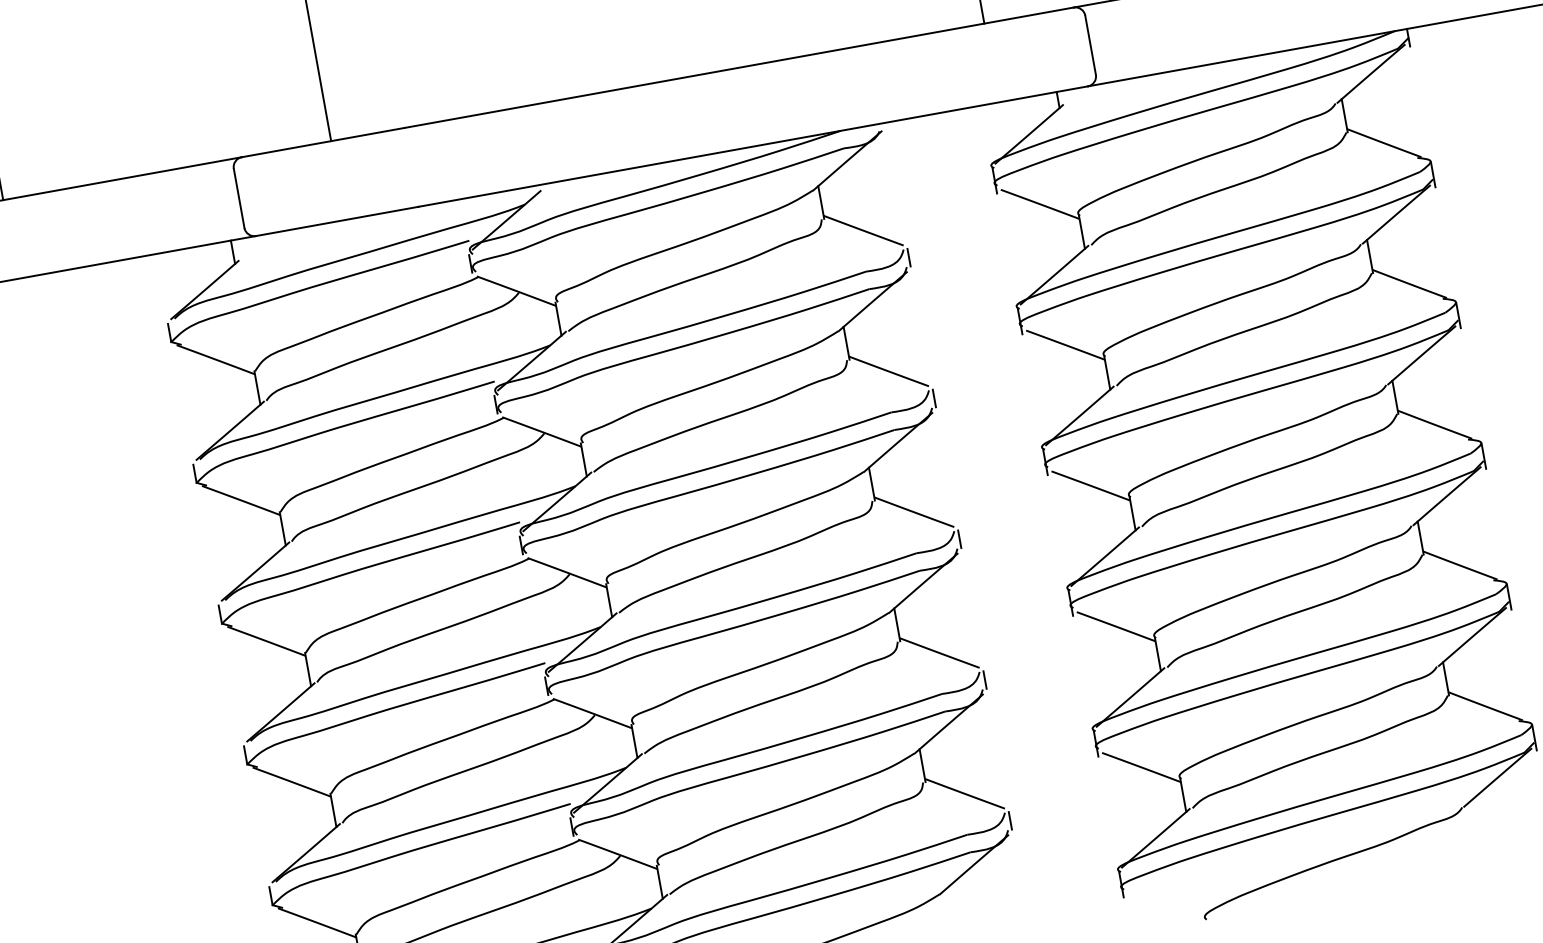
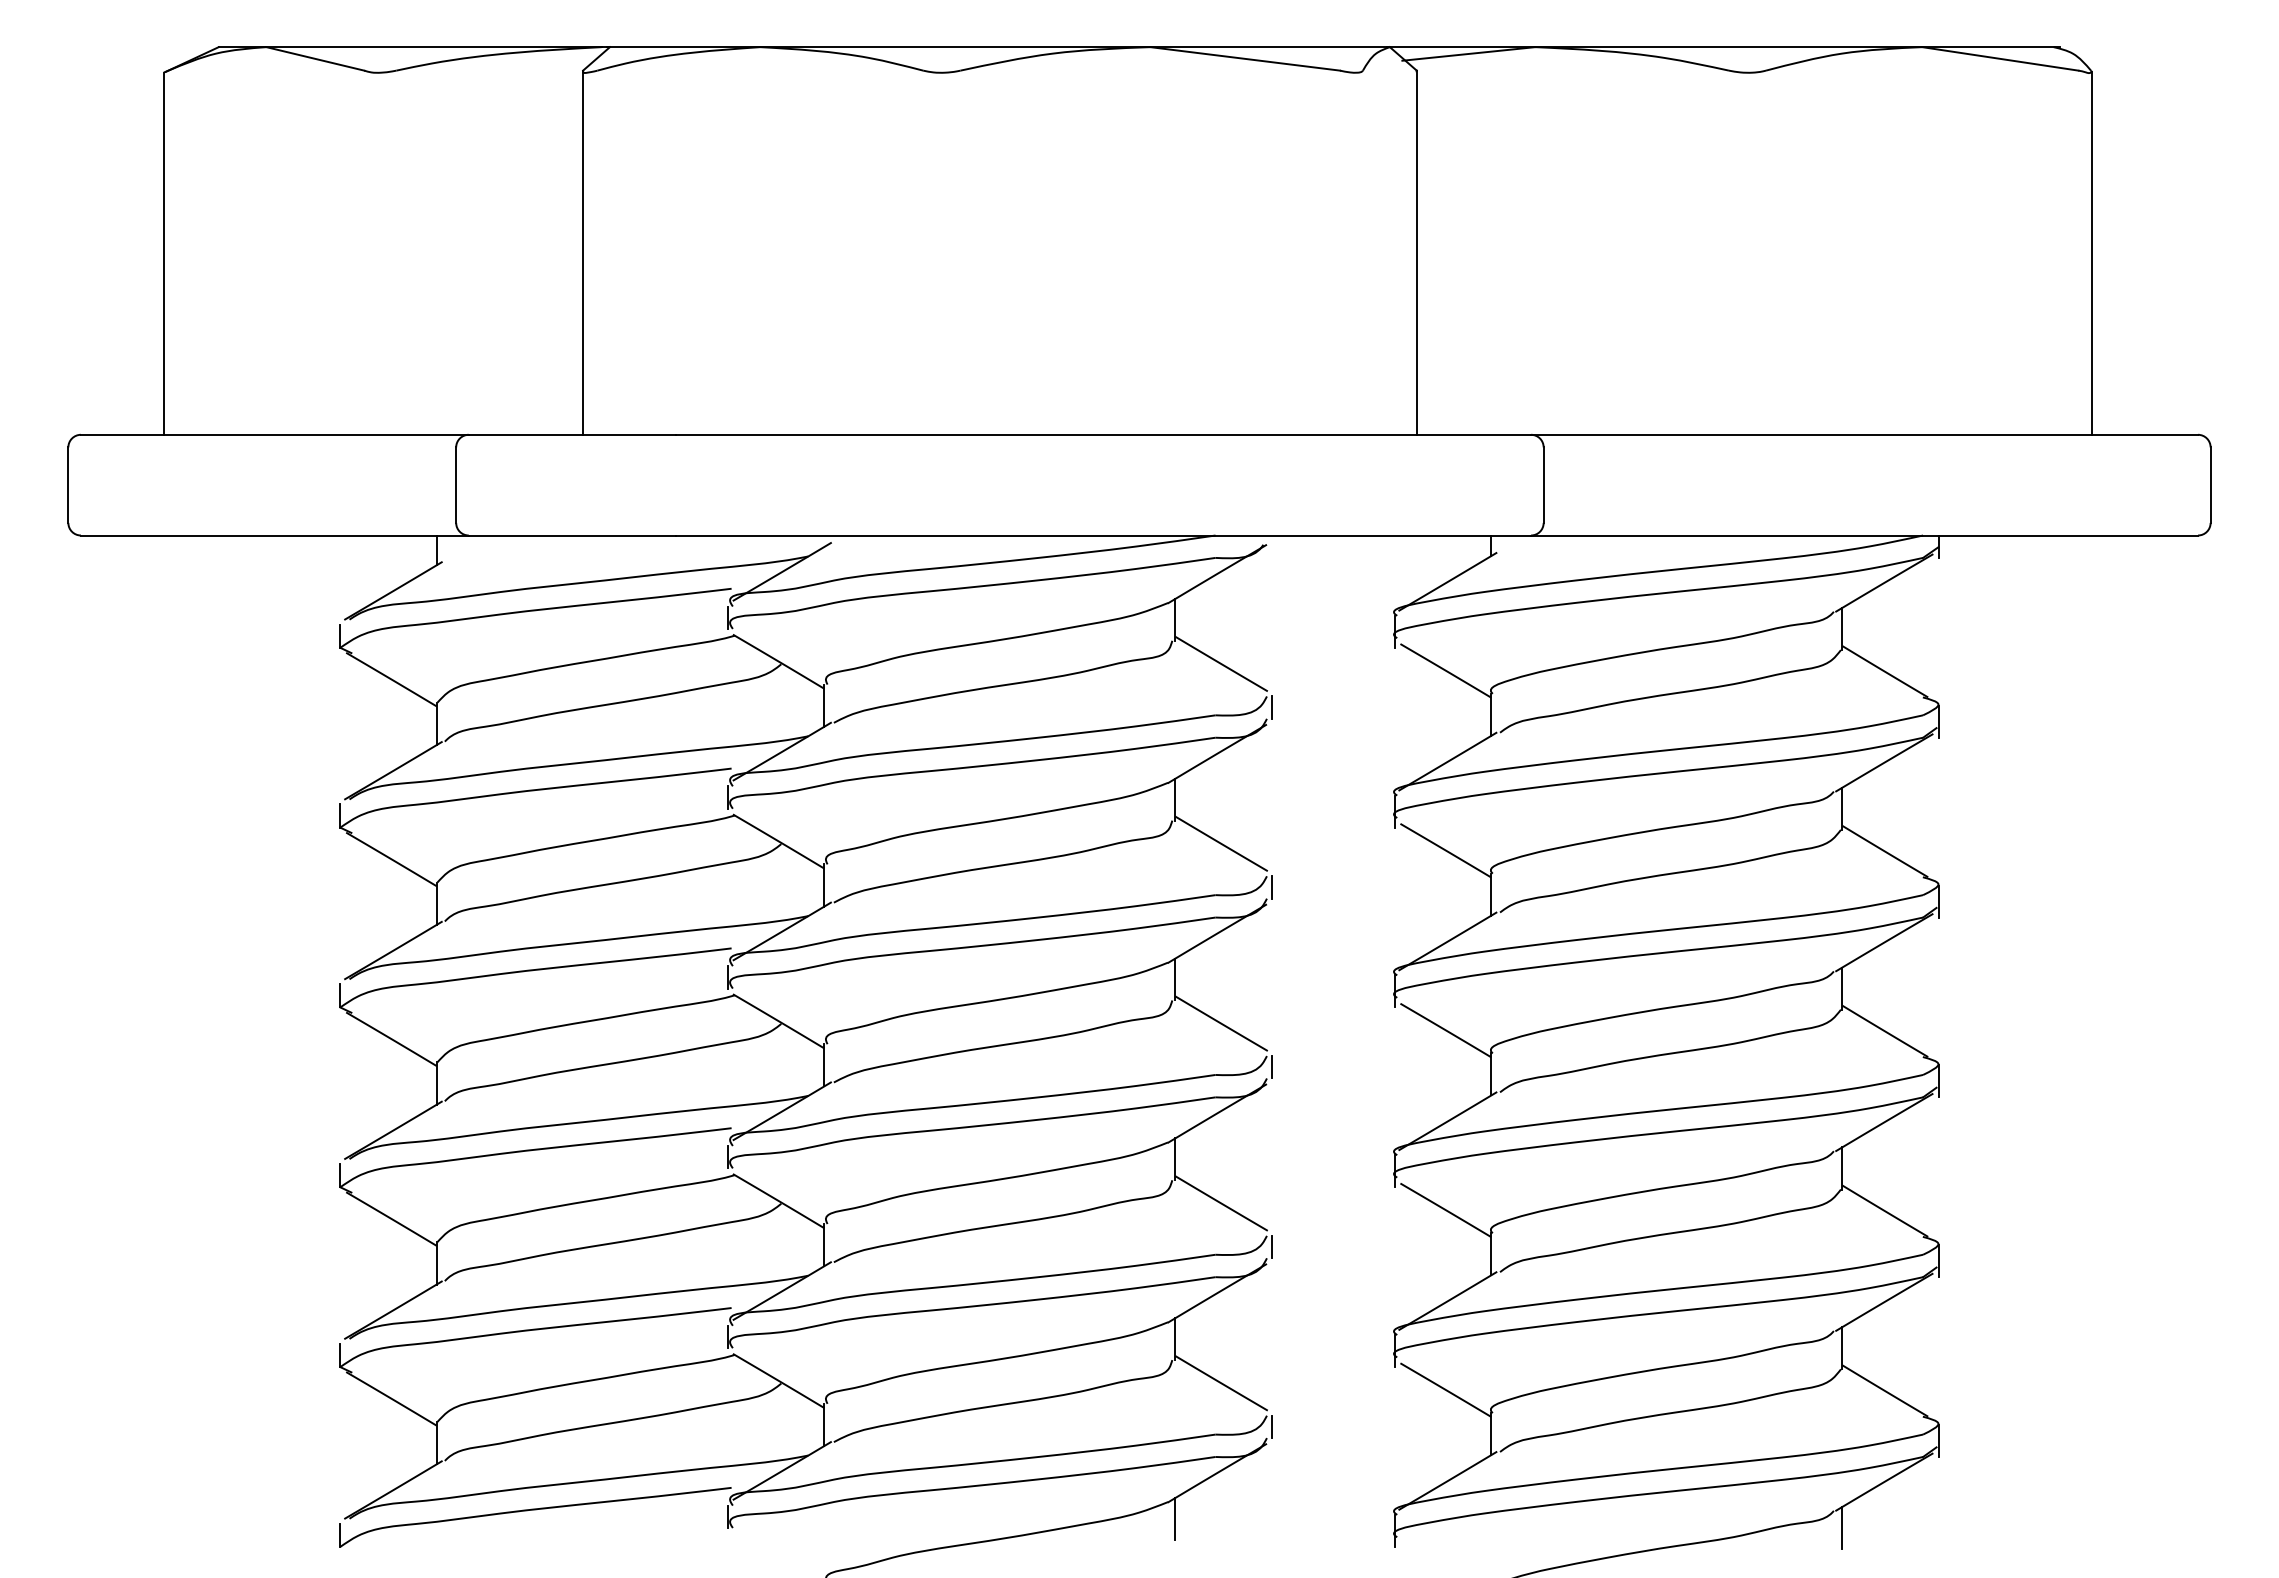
line: (1471, 819) -> (1842, 1527), added
line: (947, 906) -> (1175, 1518), added

